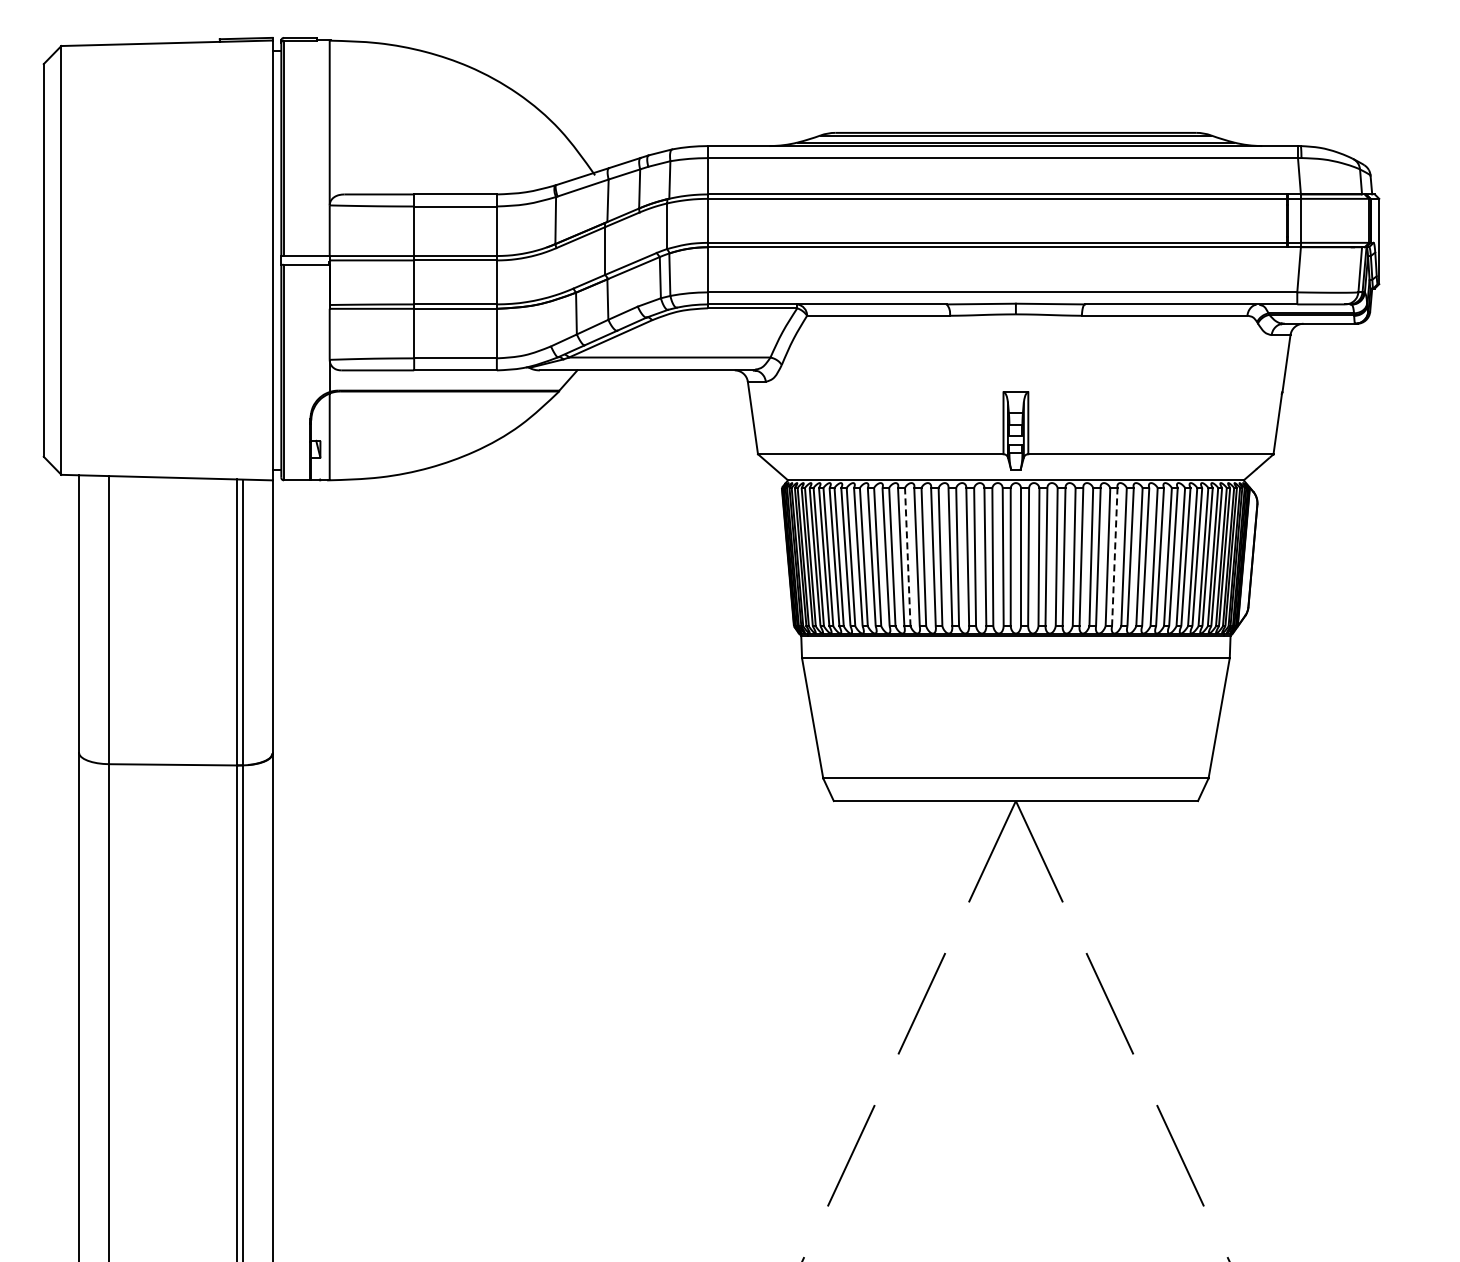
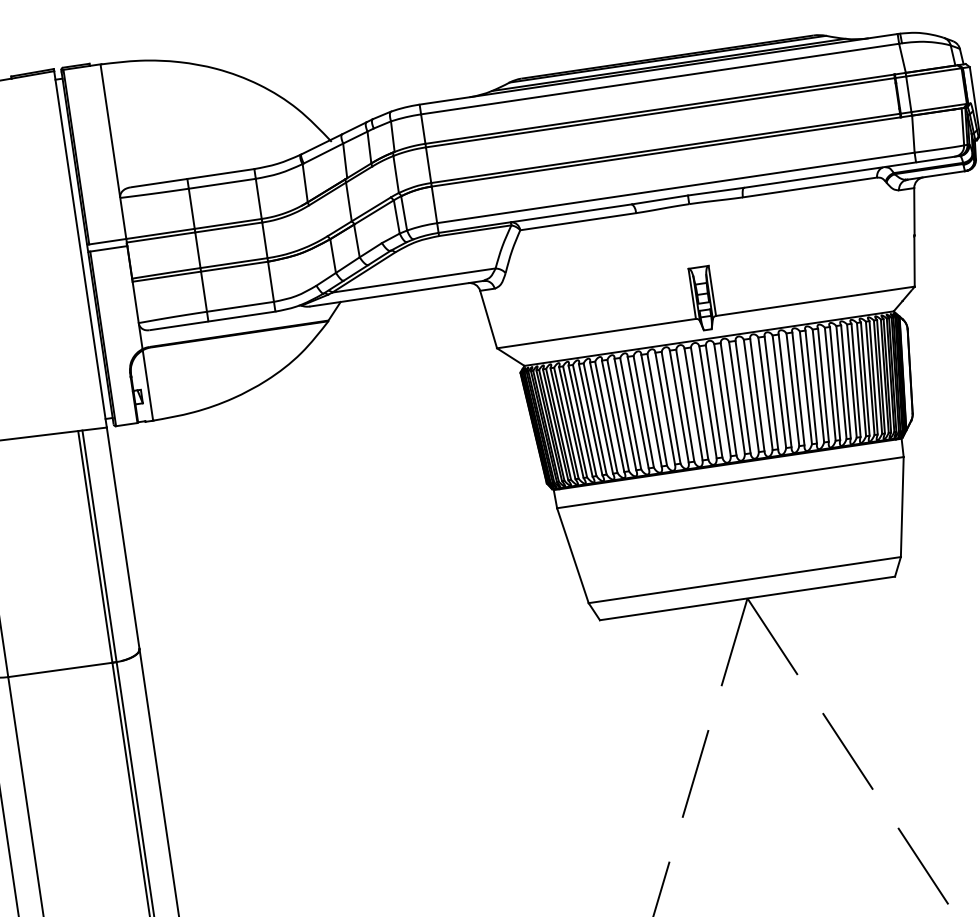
line: (907, 558) -> (630, 414), dashed -> solid
line: (1114, 558) -> (798, 390), dashed -> solid

